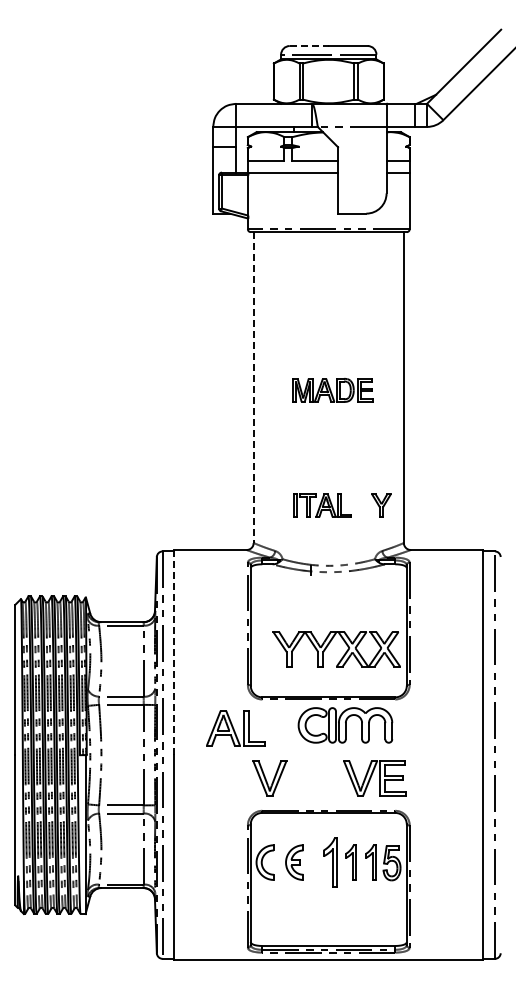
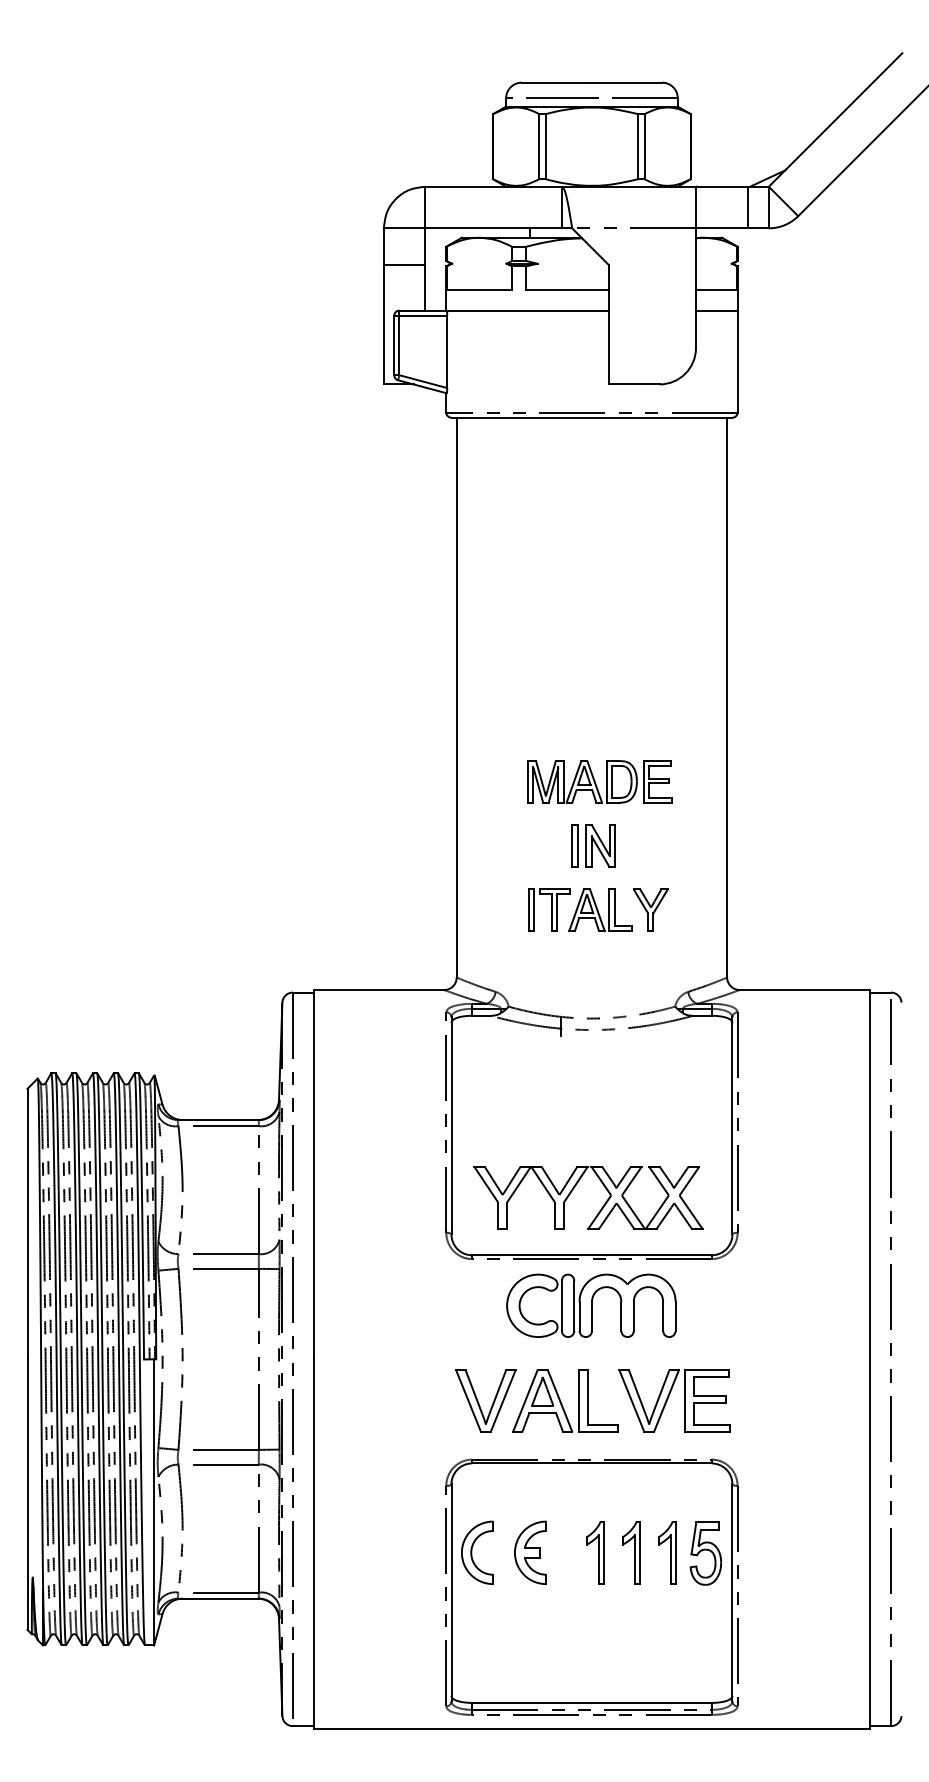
line: (309, 46) -> (557, 83), dashed -> solid
line: (253, 387) -> (456, 697), dashed -> solid
part: (332, 390) -> (598, 782), moved
part: (329, 469) -> (593, 845), added
part: (381, 505) -> (650, 909), moved
part: (330, 643) -> (577, 1187), moved
line: (174, 652) -> (314, 1174), dashed -> solid
part: (345, 725) -> (591, 1305), moved
part: (235, 728) -> (564, 1401), moved
part: (330, 862) -> (595, 1552), size x0.71

